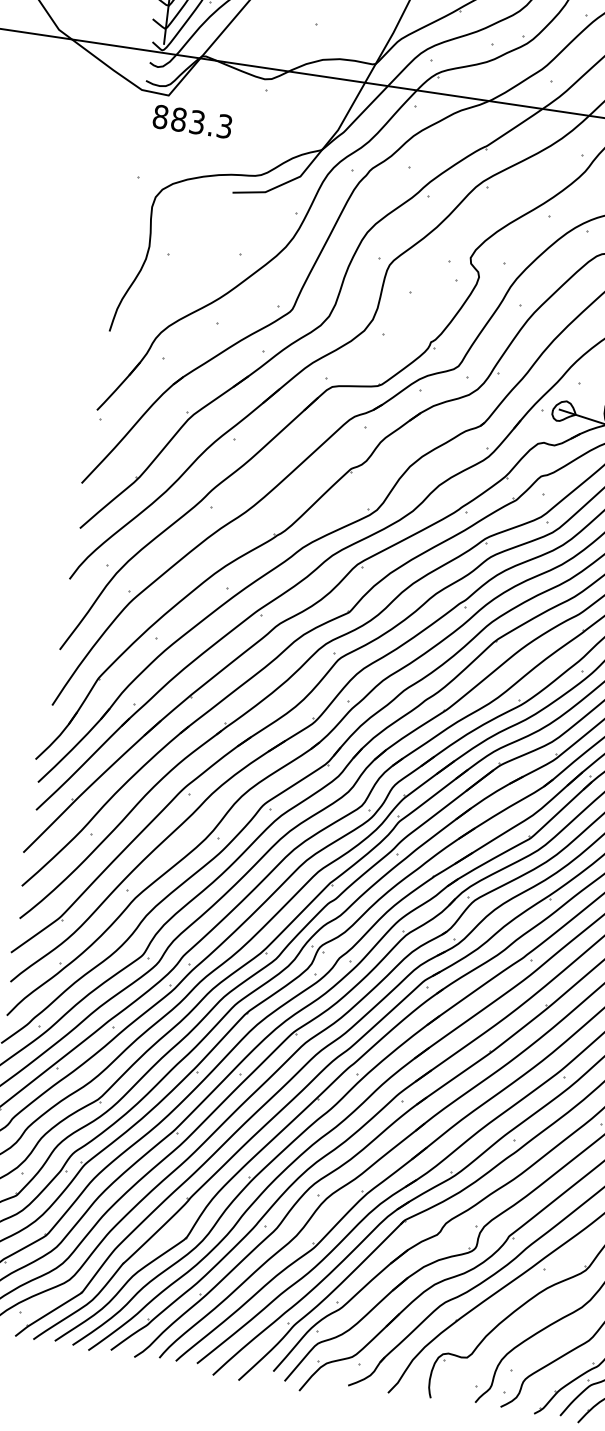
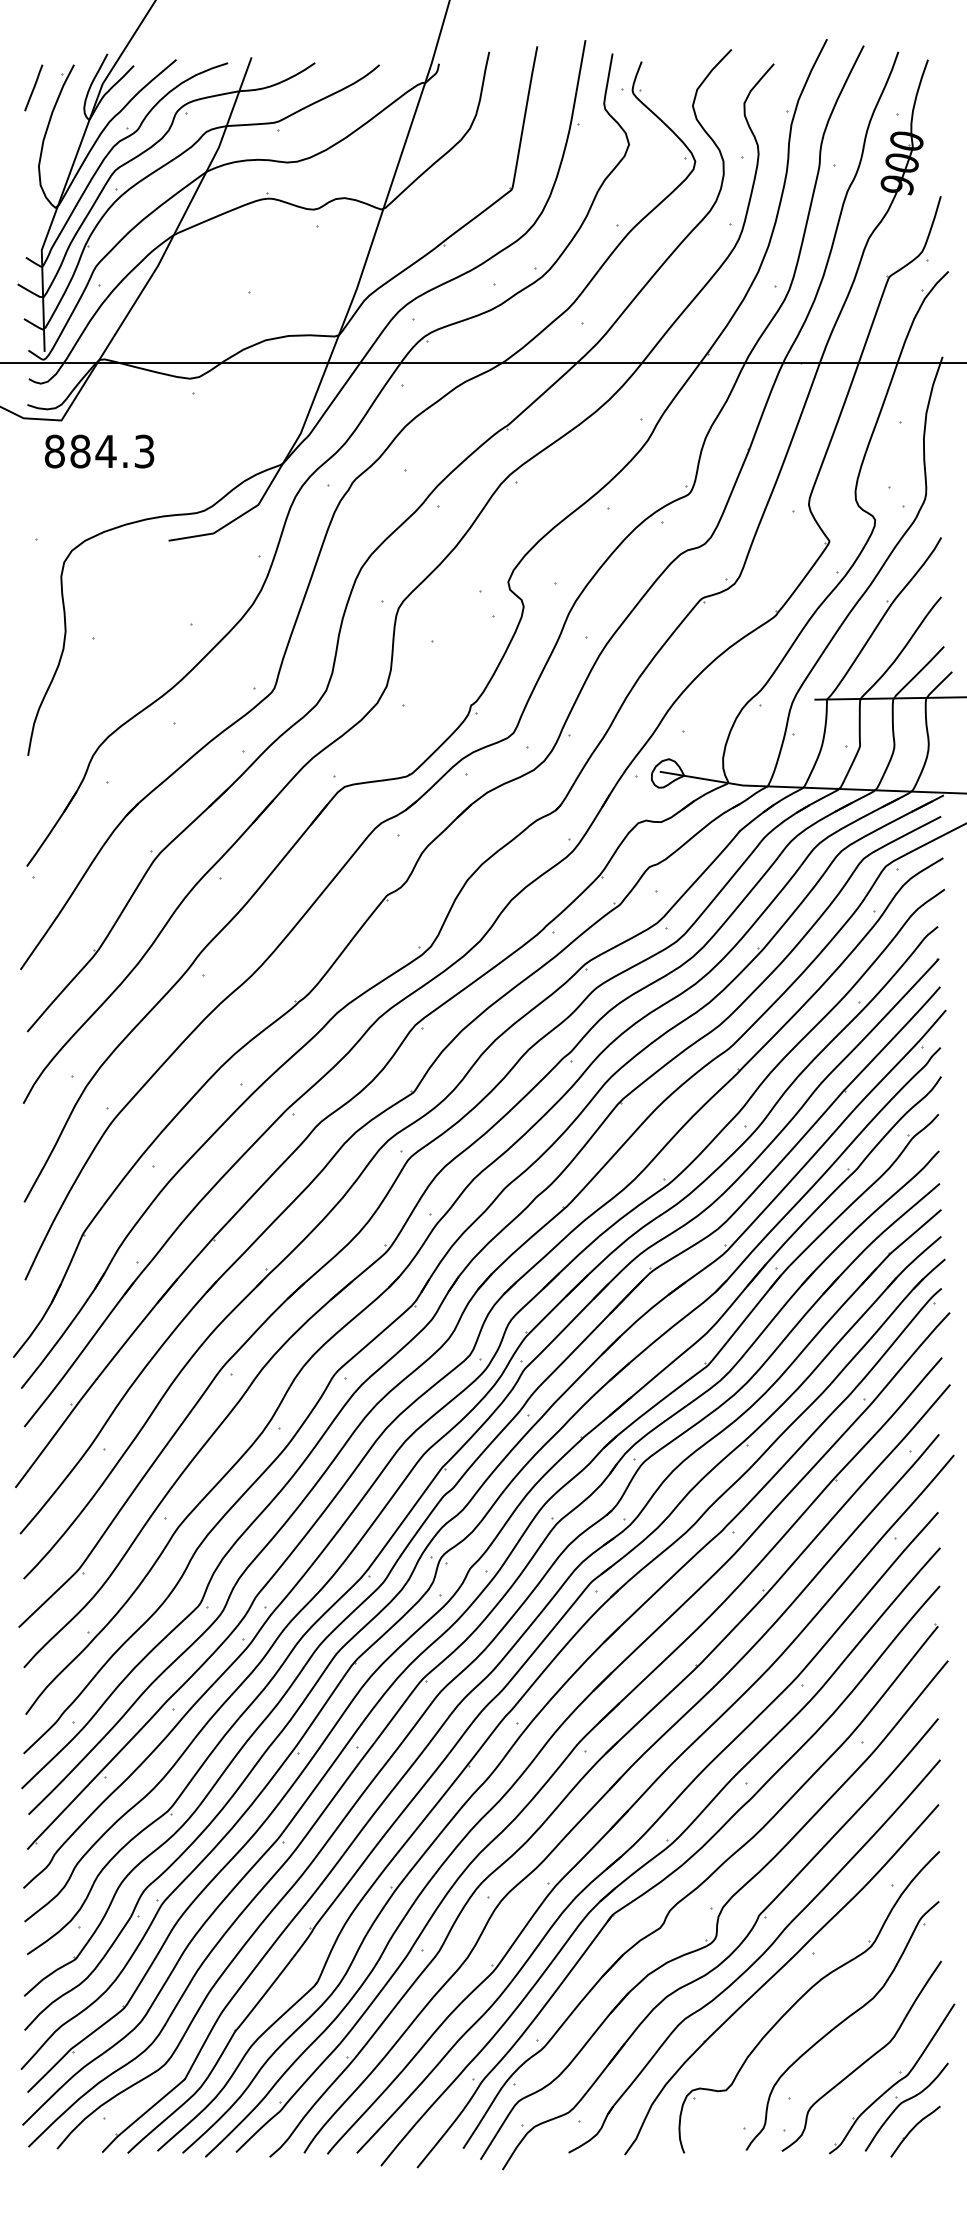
text: (196, 122) -> (105, 451), 883.3 -> 884.3

